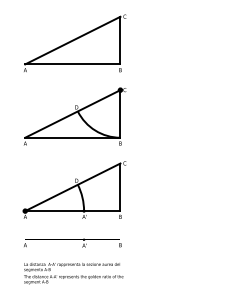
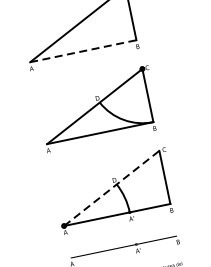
line: (72, 64) -> (82, 51), solid -> dashed
line: (73, 187) -> (112, 188), solid -> dashed

